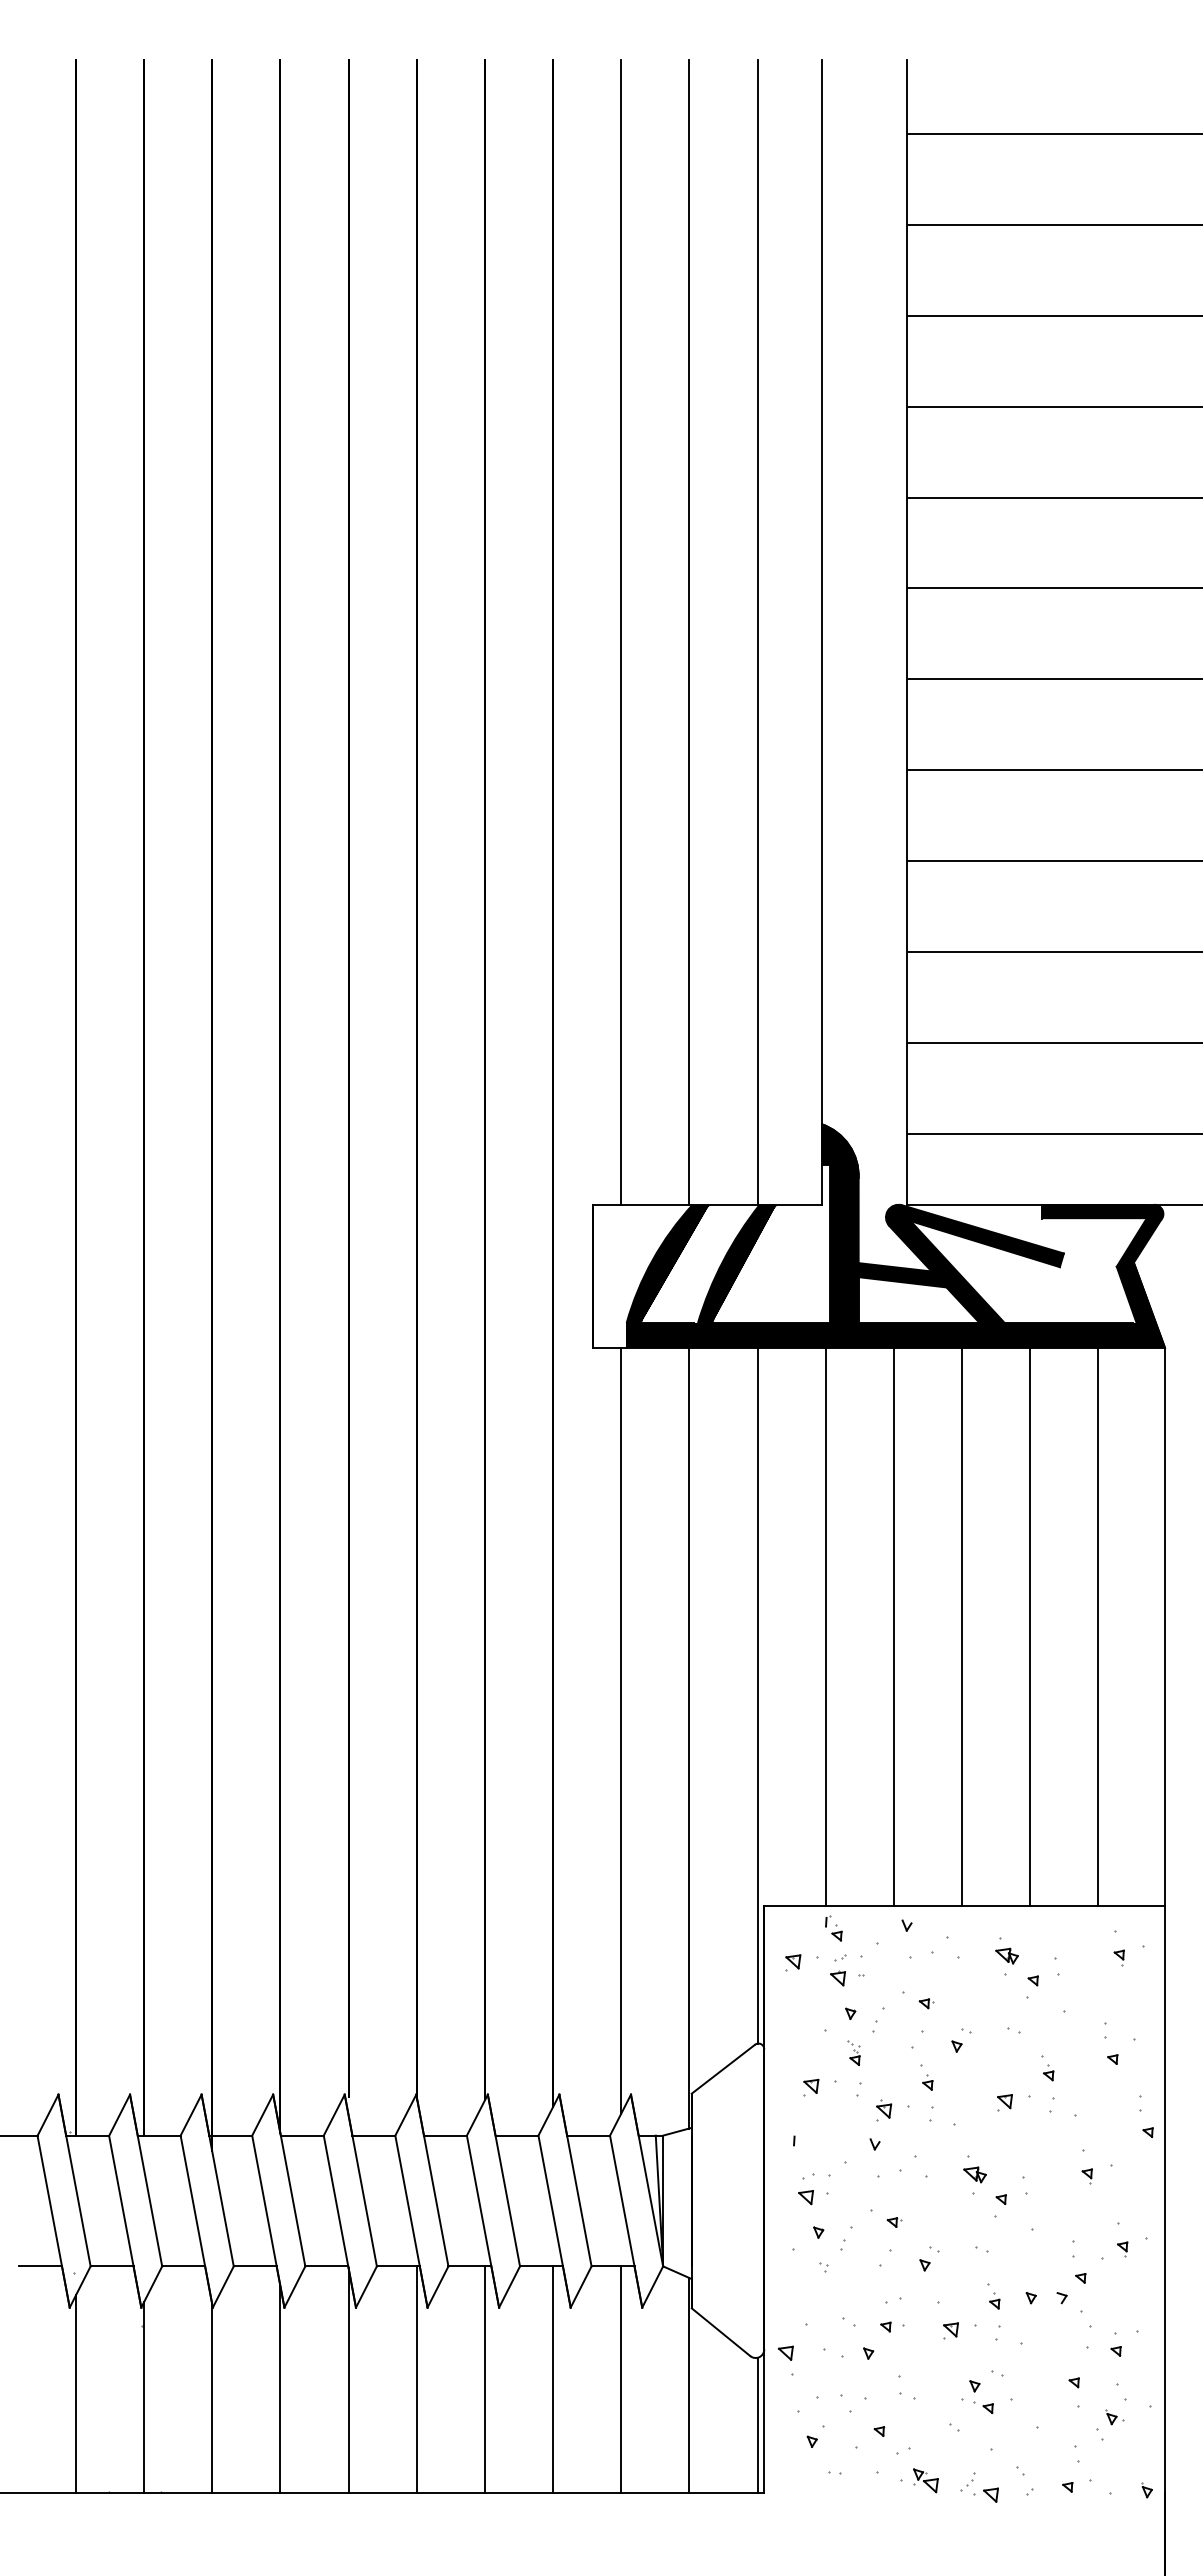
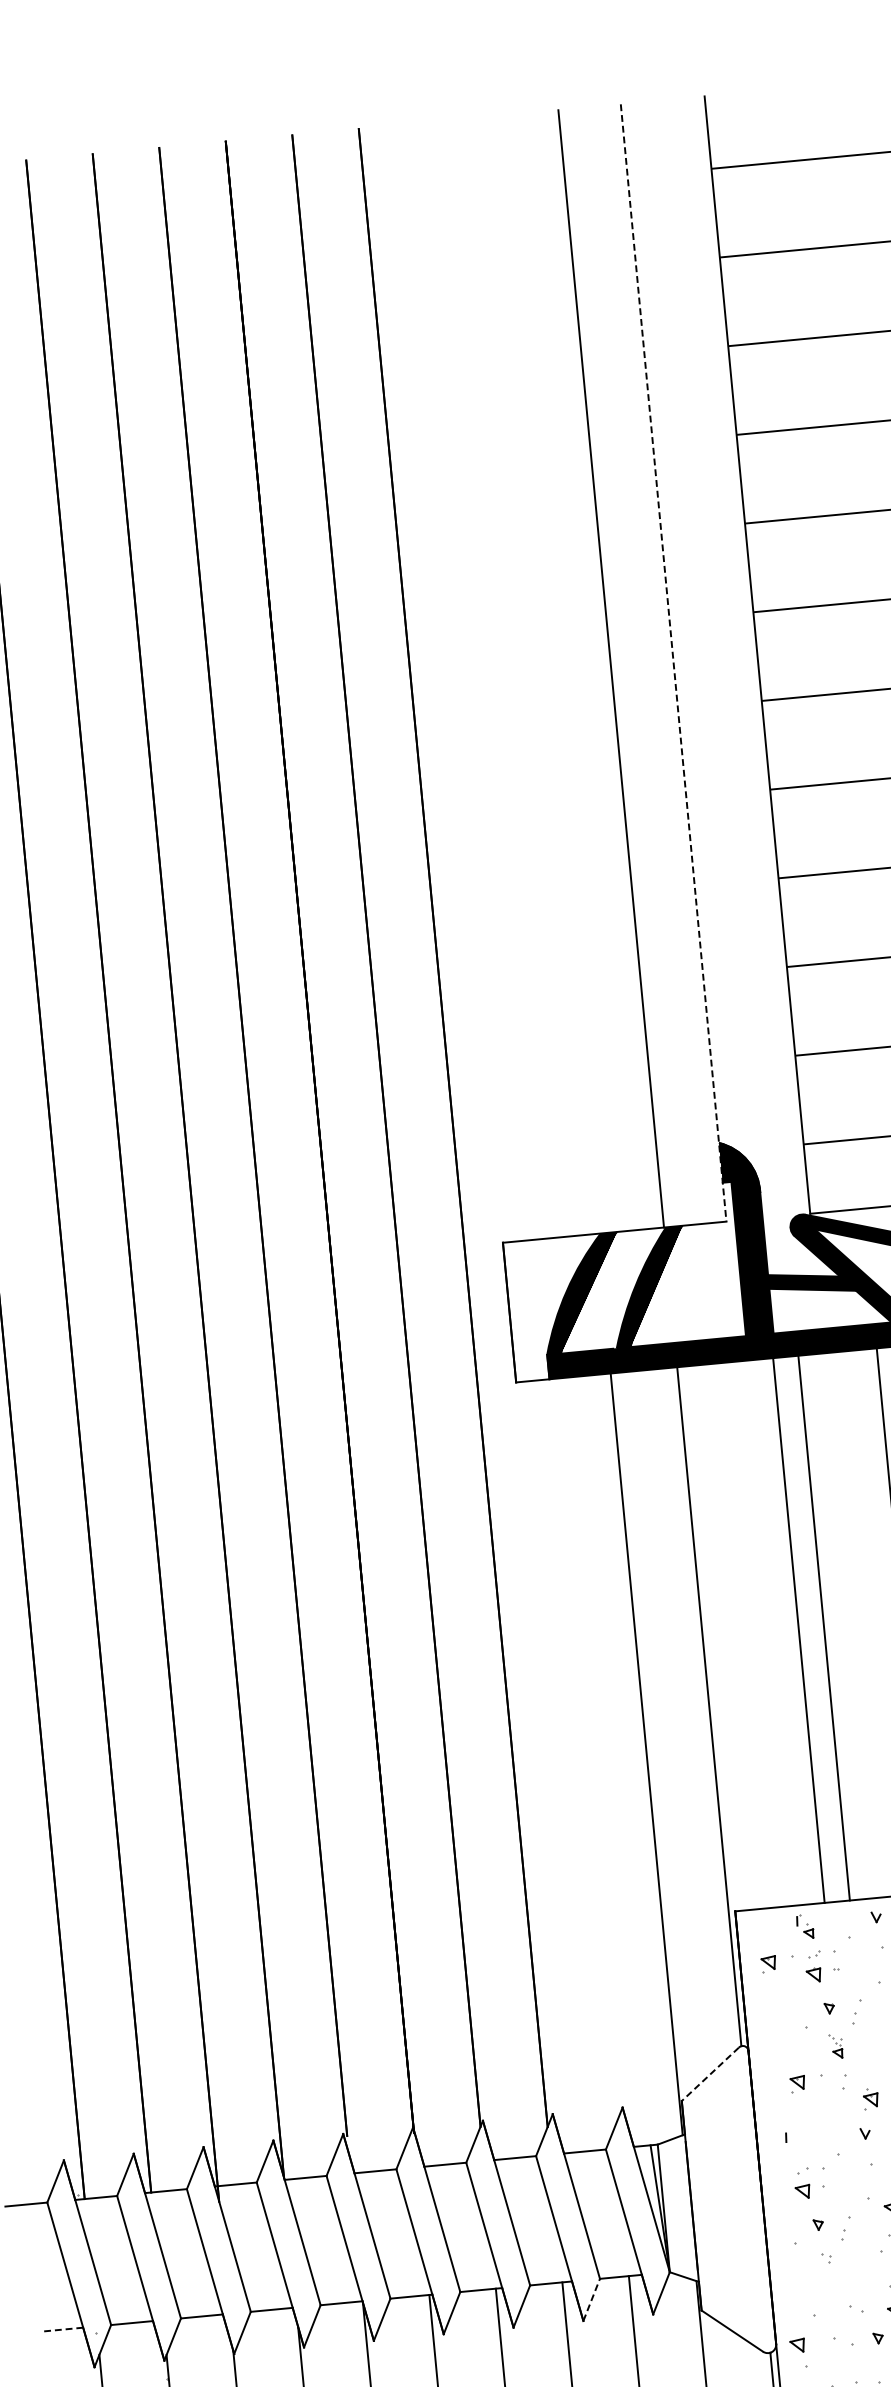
line: (621, 631) -> (478, 680), removed
line: (689, 631) -> (544, 674), removed
line: (821, 632) -> (673, 663), solid -> dashed
line: (825, 1626) -> (823, 1627), moved
line: (893, 1626) -> (798, 1630), moved
line: (621, 1730) -> (579, 1753), removed
line: (723, 2069) -> (710, 2074), solid -> dashed
line: (40, 2266) -> (62, 2329), solid -> dashed
line: (581, 2286) -> (592, 2299), solid -> dashed

